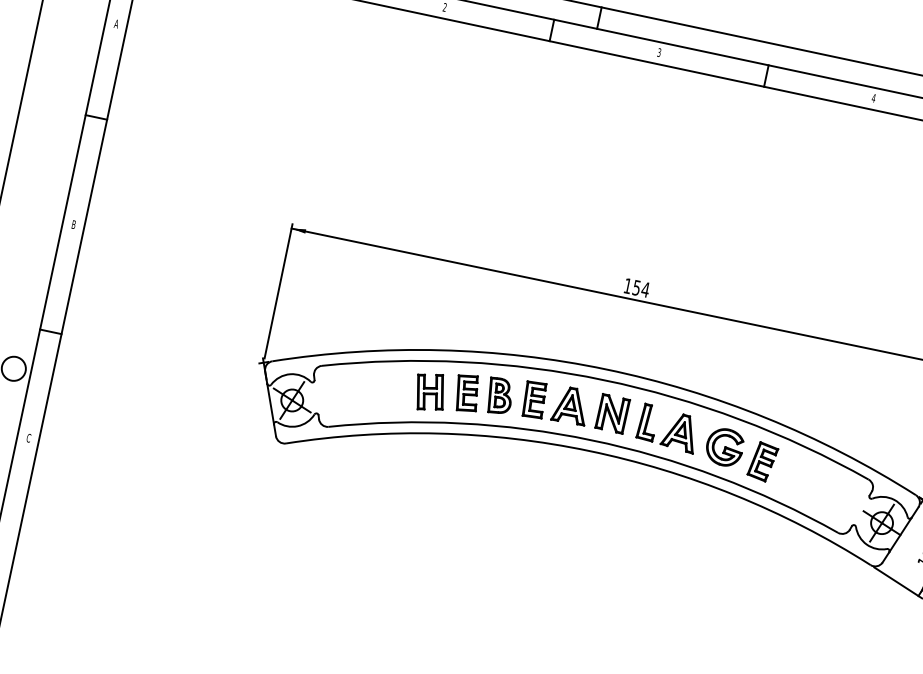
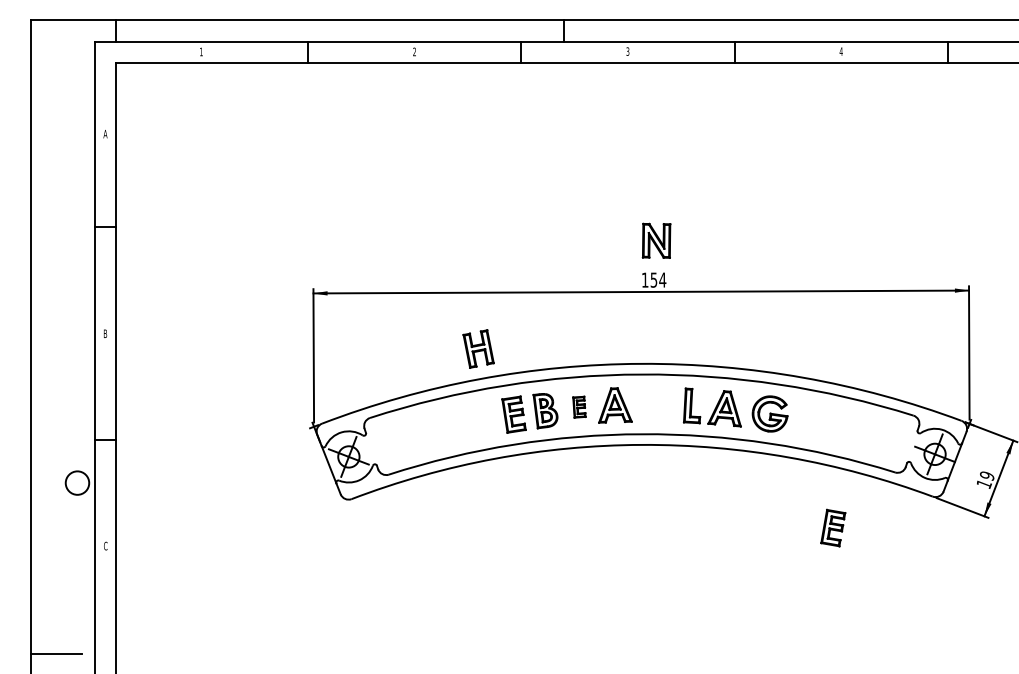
part: (430, 391) -> (478, 348), moved
part: (534, 399) -> (579, 406), size x0.6
part: (612, 413) -> (656, 240), moved
part: (763, 461) -> (833, 527), moved

